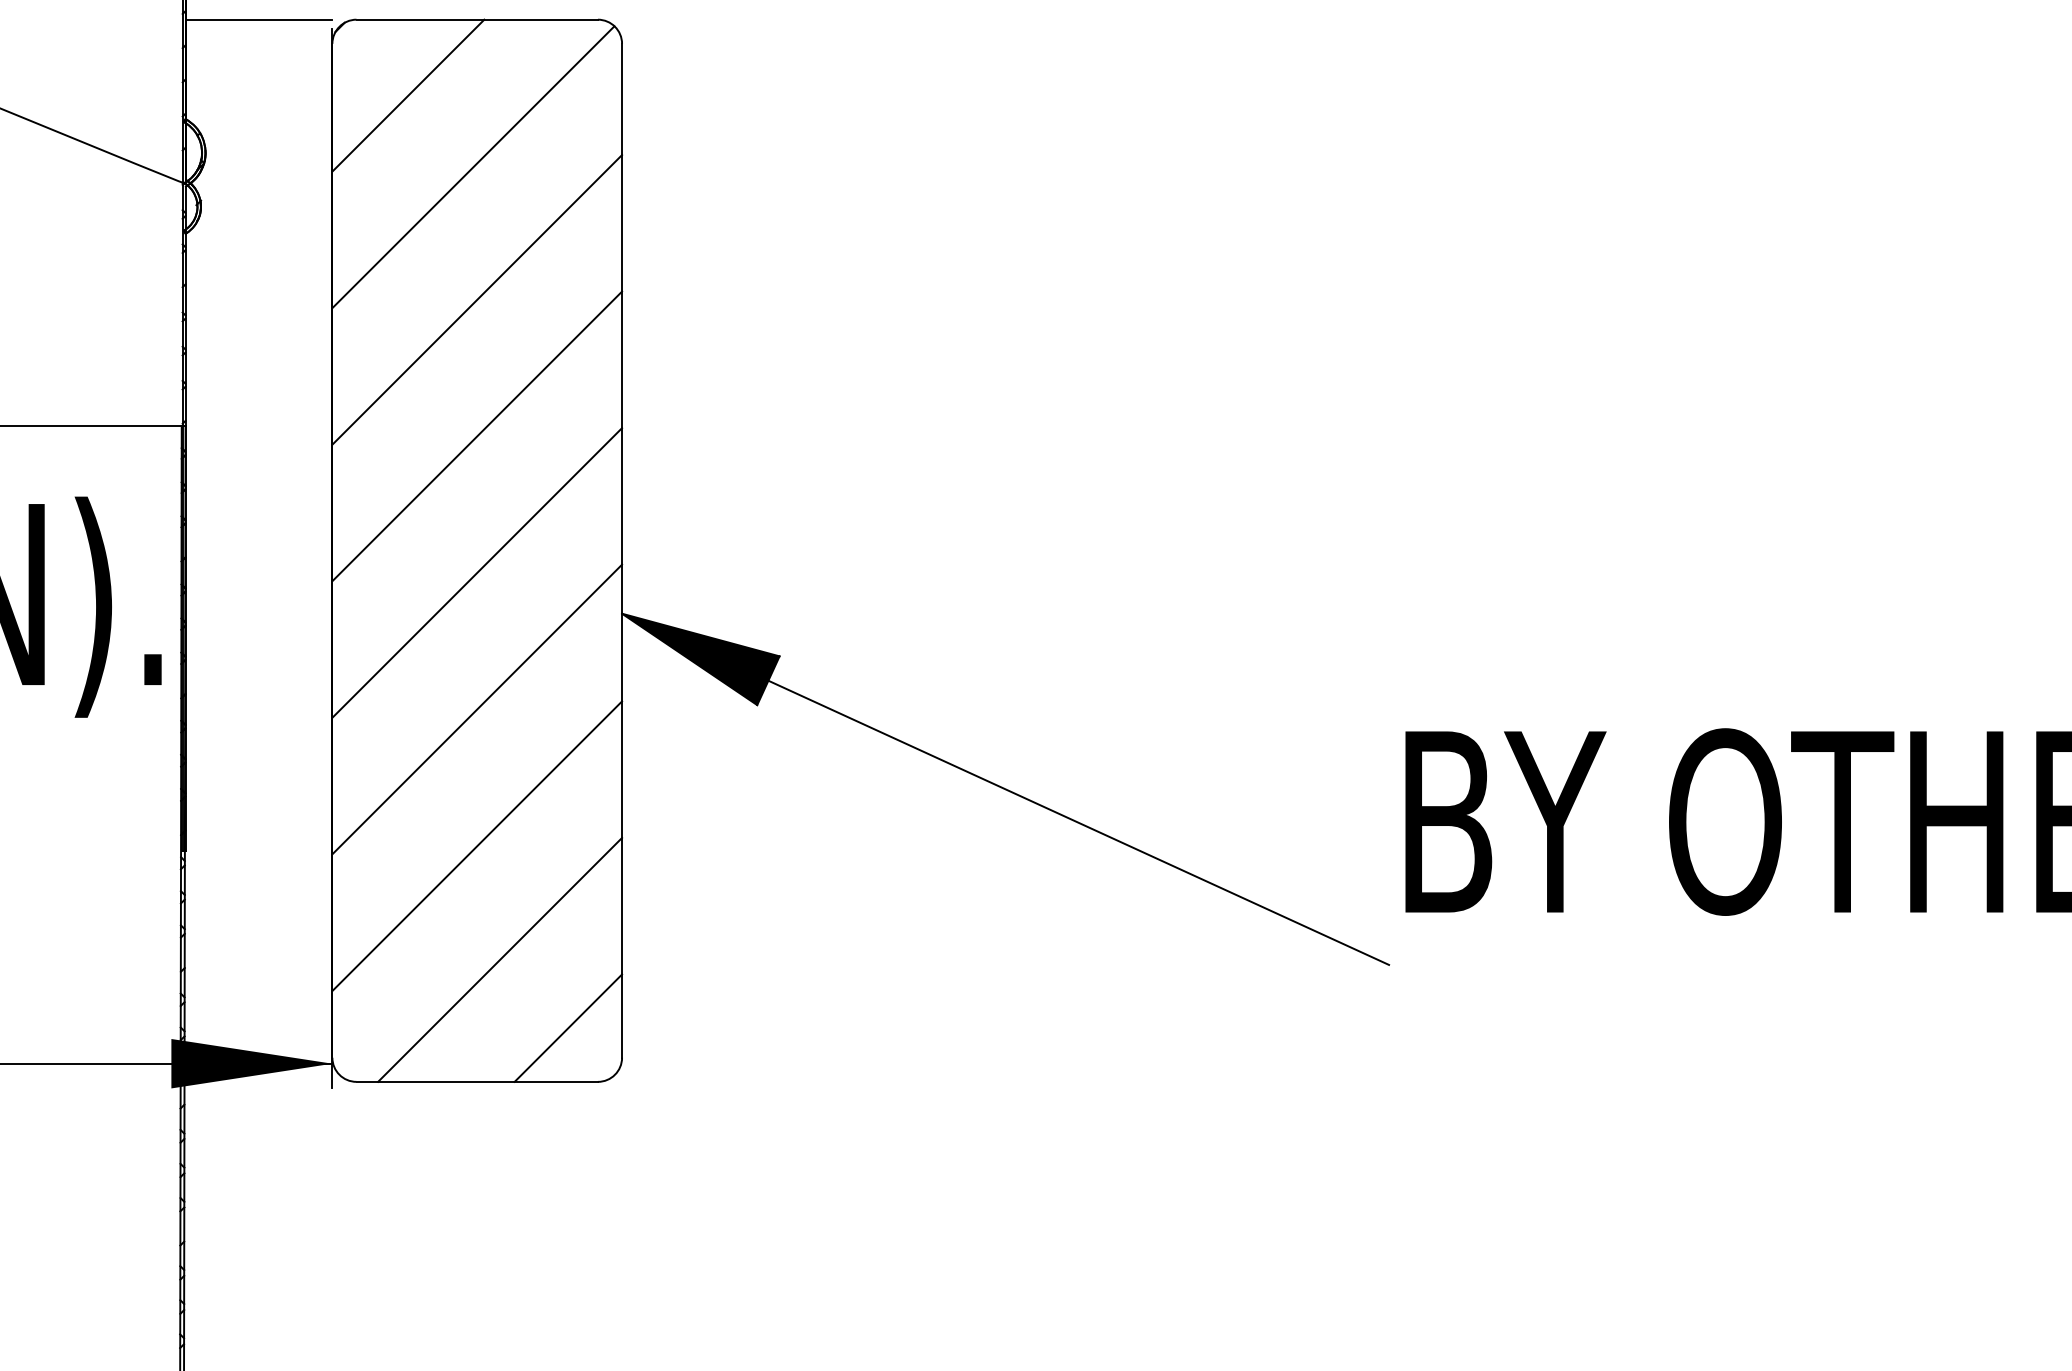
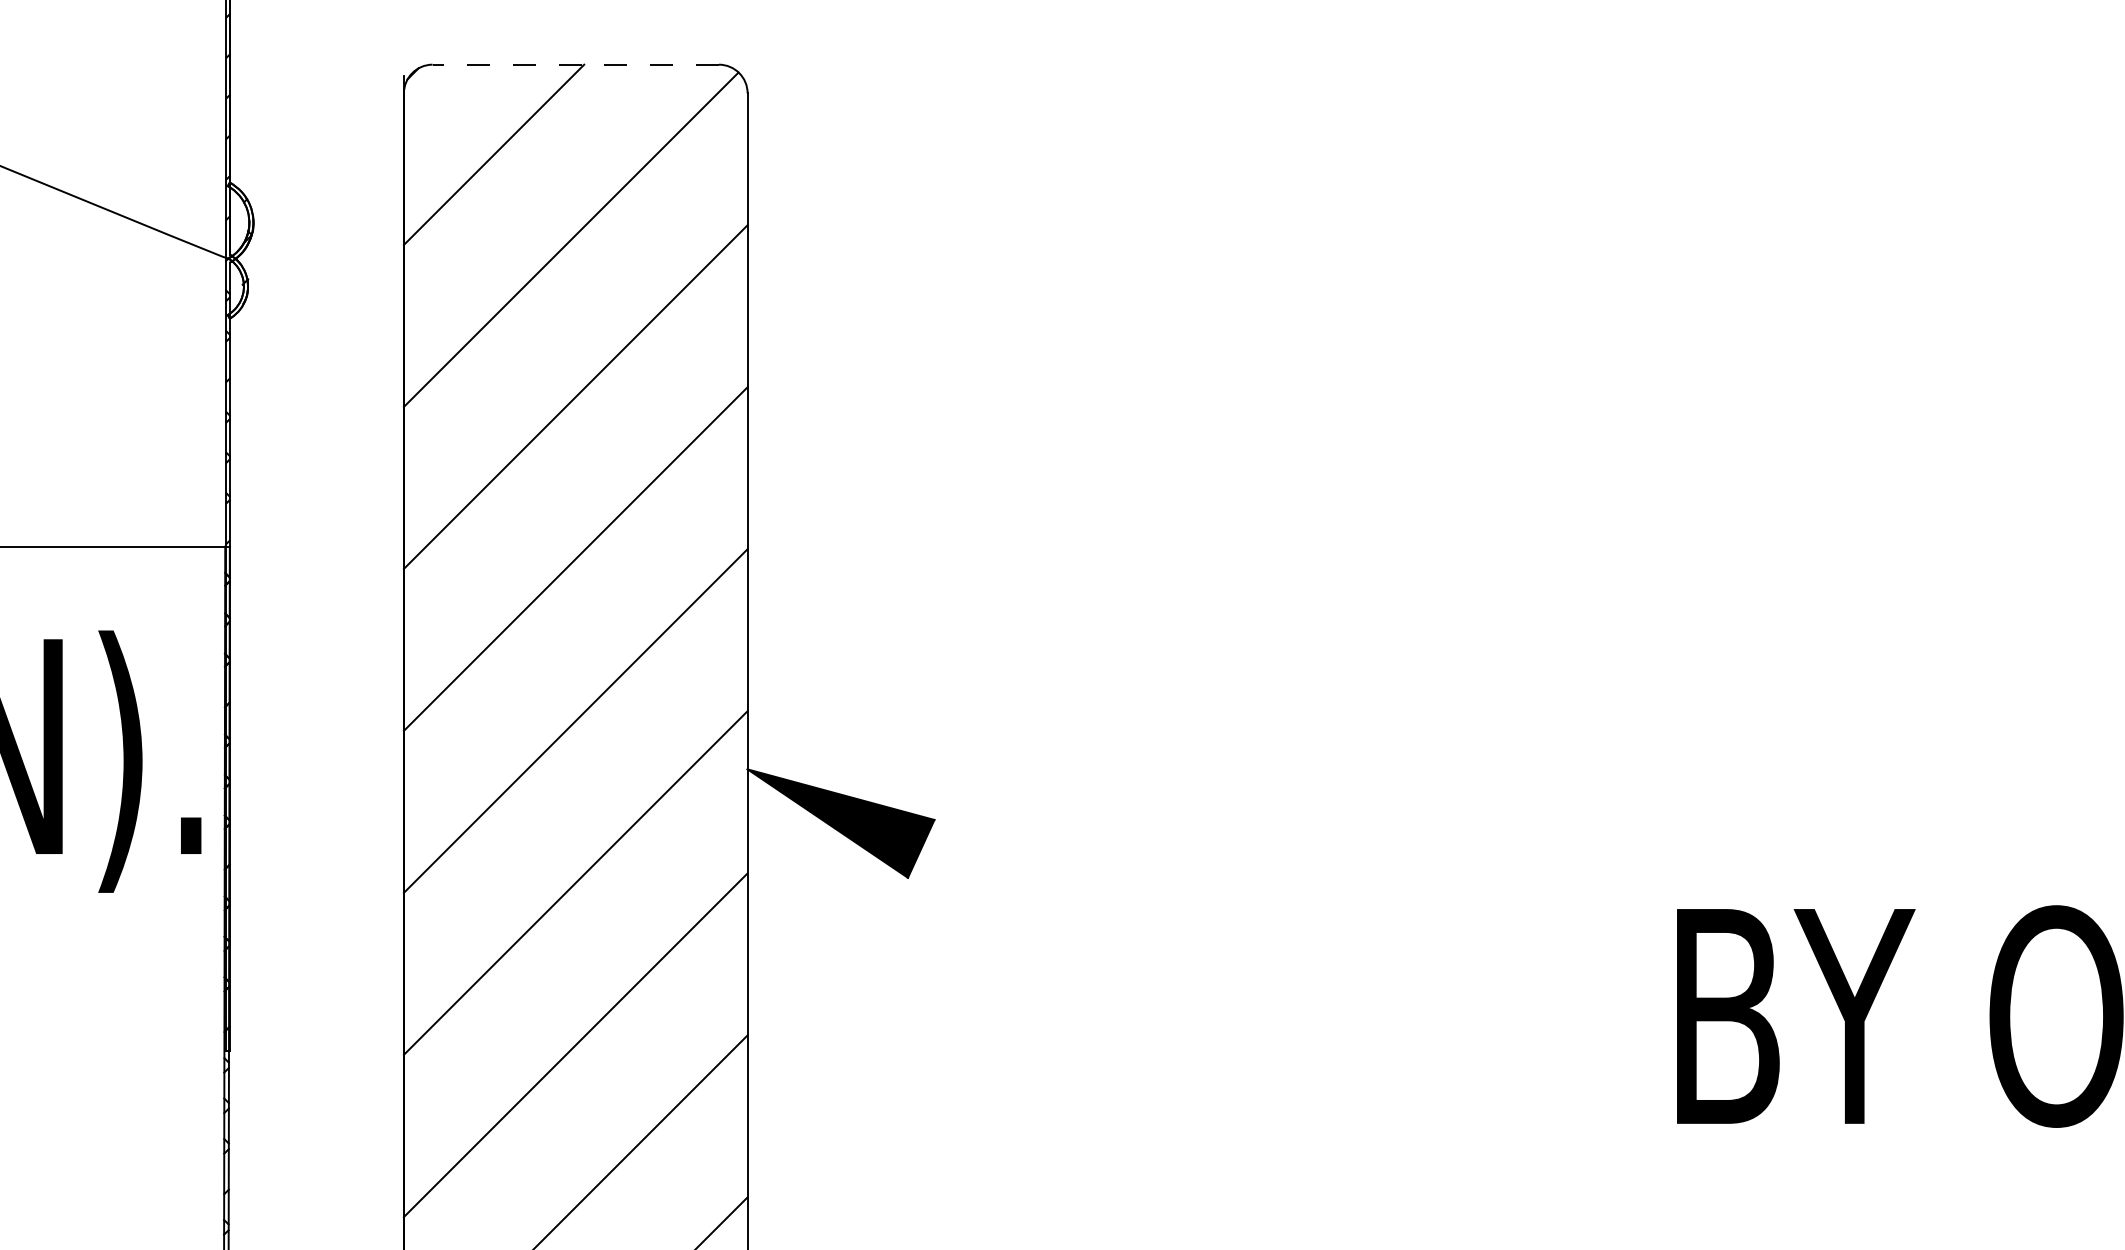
line: (258, 19) -> (316, 64), removed
line: (477, 19) -> (576, 64), solid -> dashed
line: (1078, 822) -> (1289, 1017), removed

